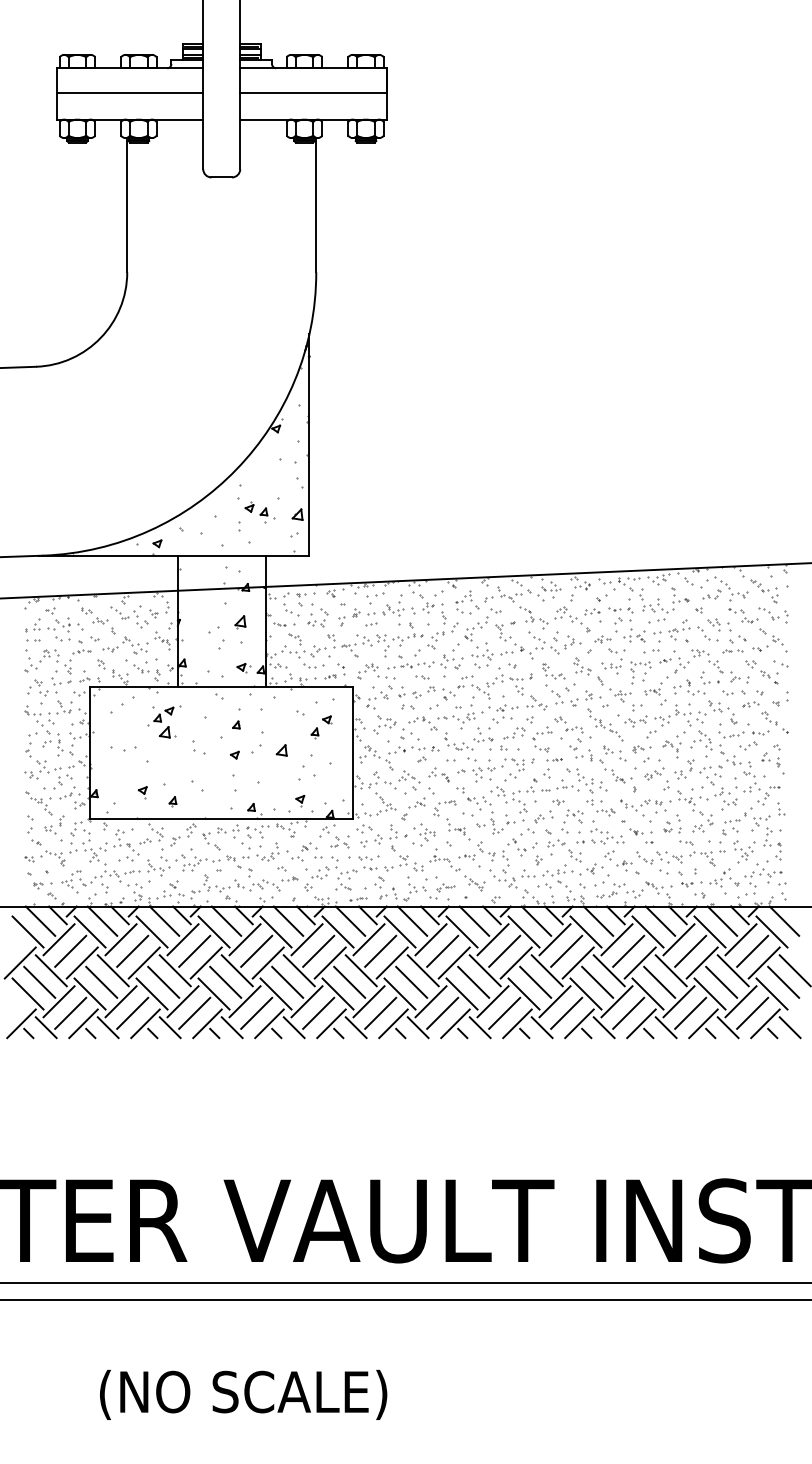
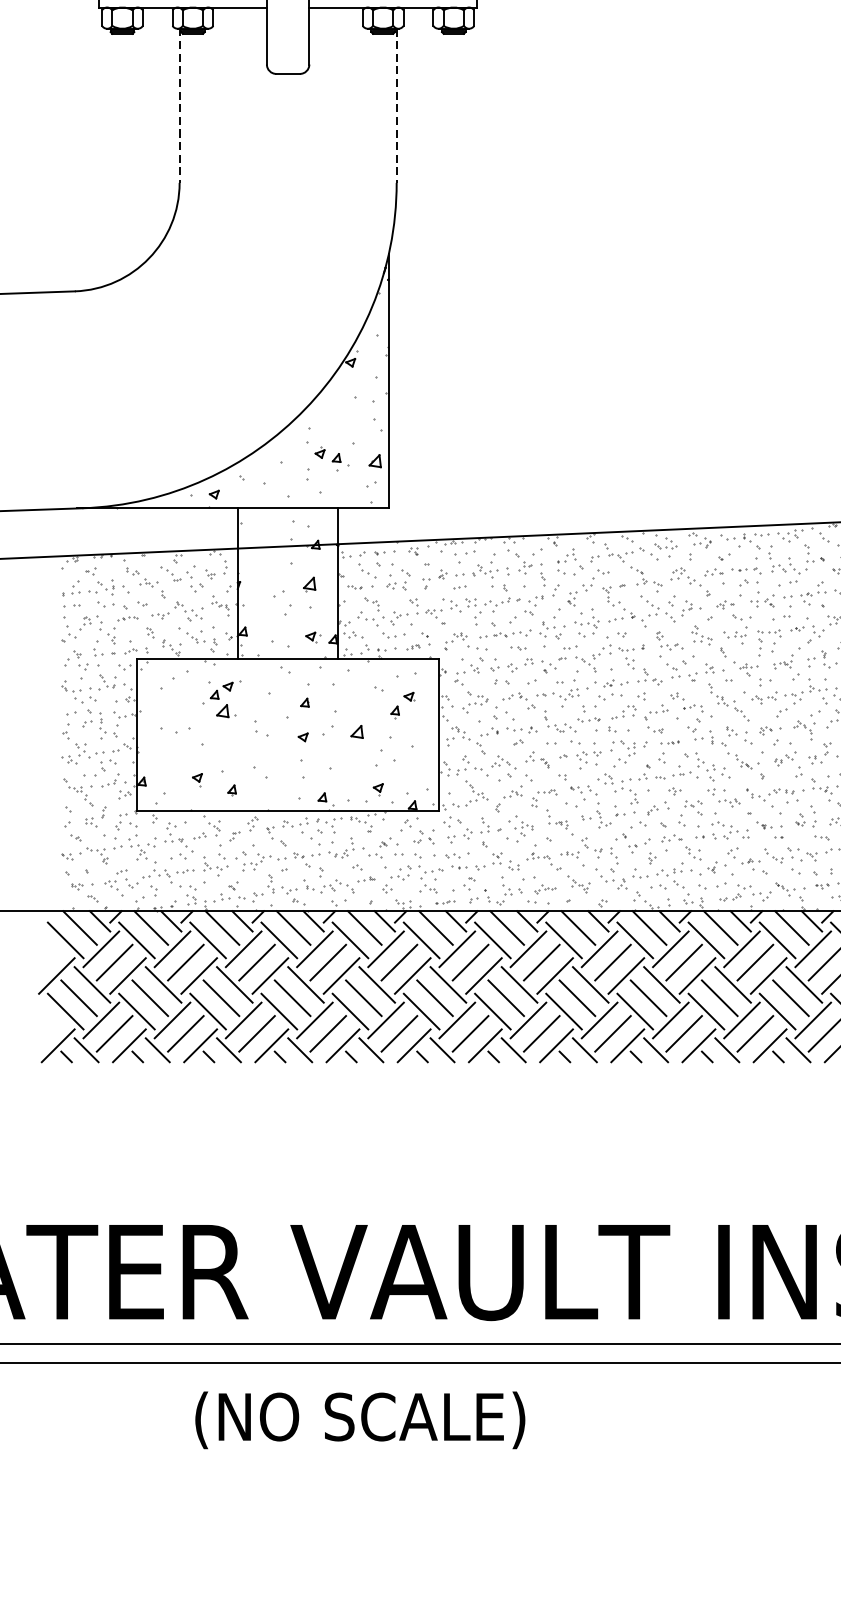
line: (127, 205) -> (179, 106), solid -> dashed
line: (316, 205) -> (396, 106), solid -> dashed
text: (243, 1394) -> (360, 1419), moved

